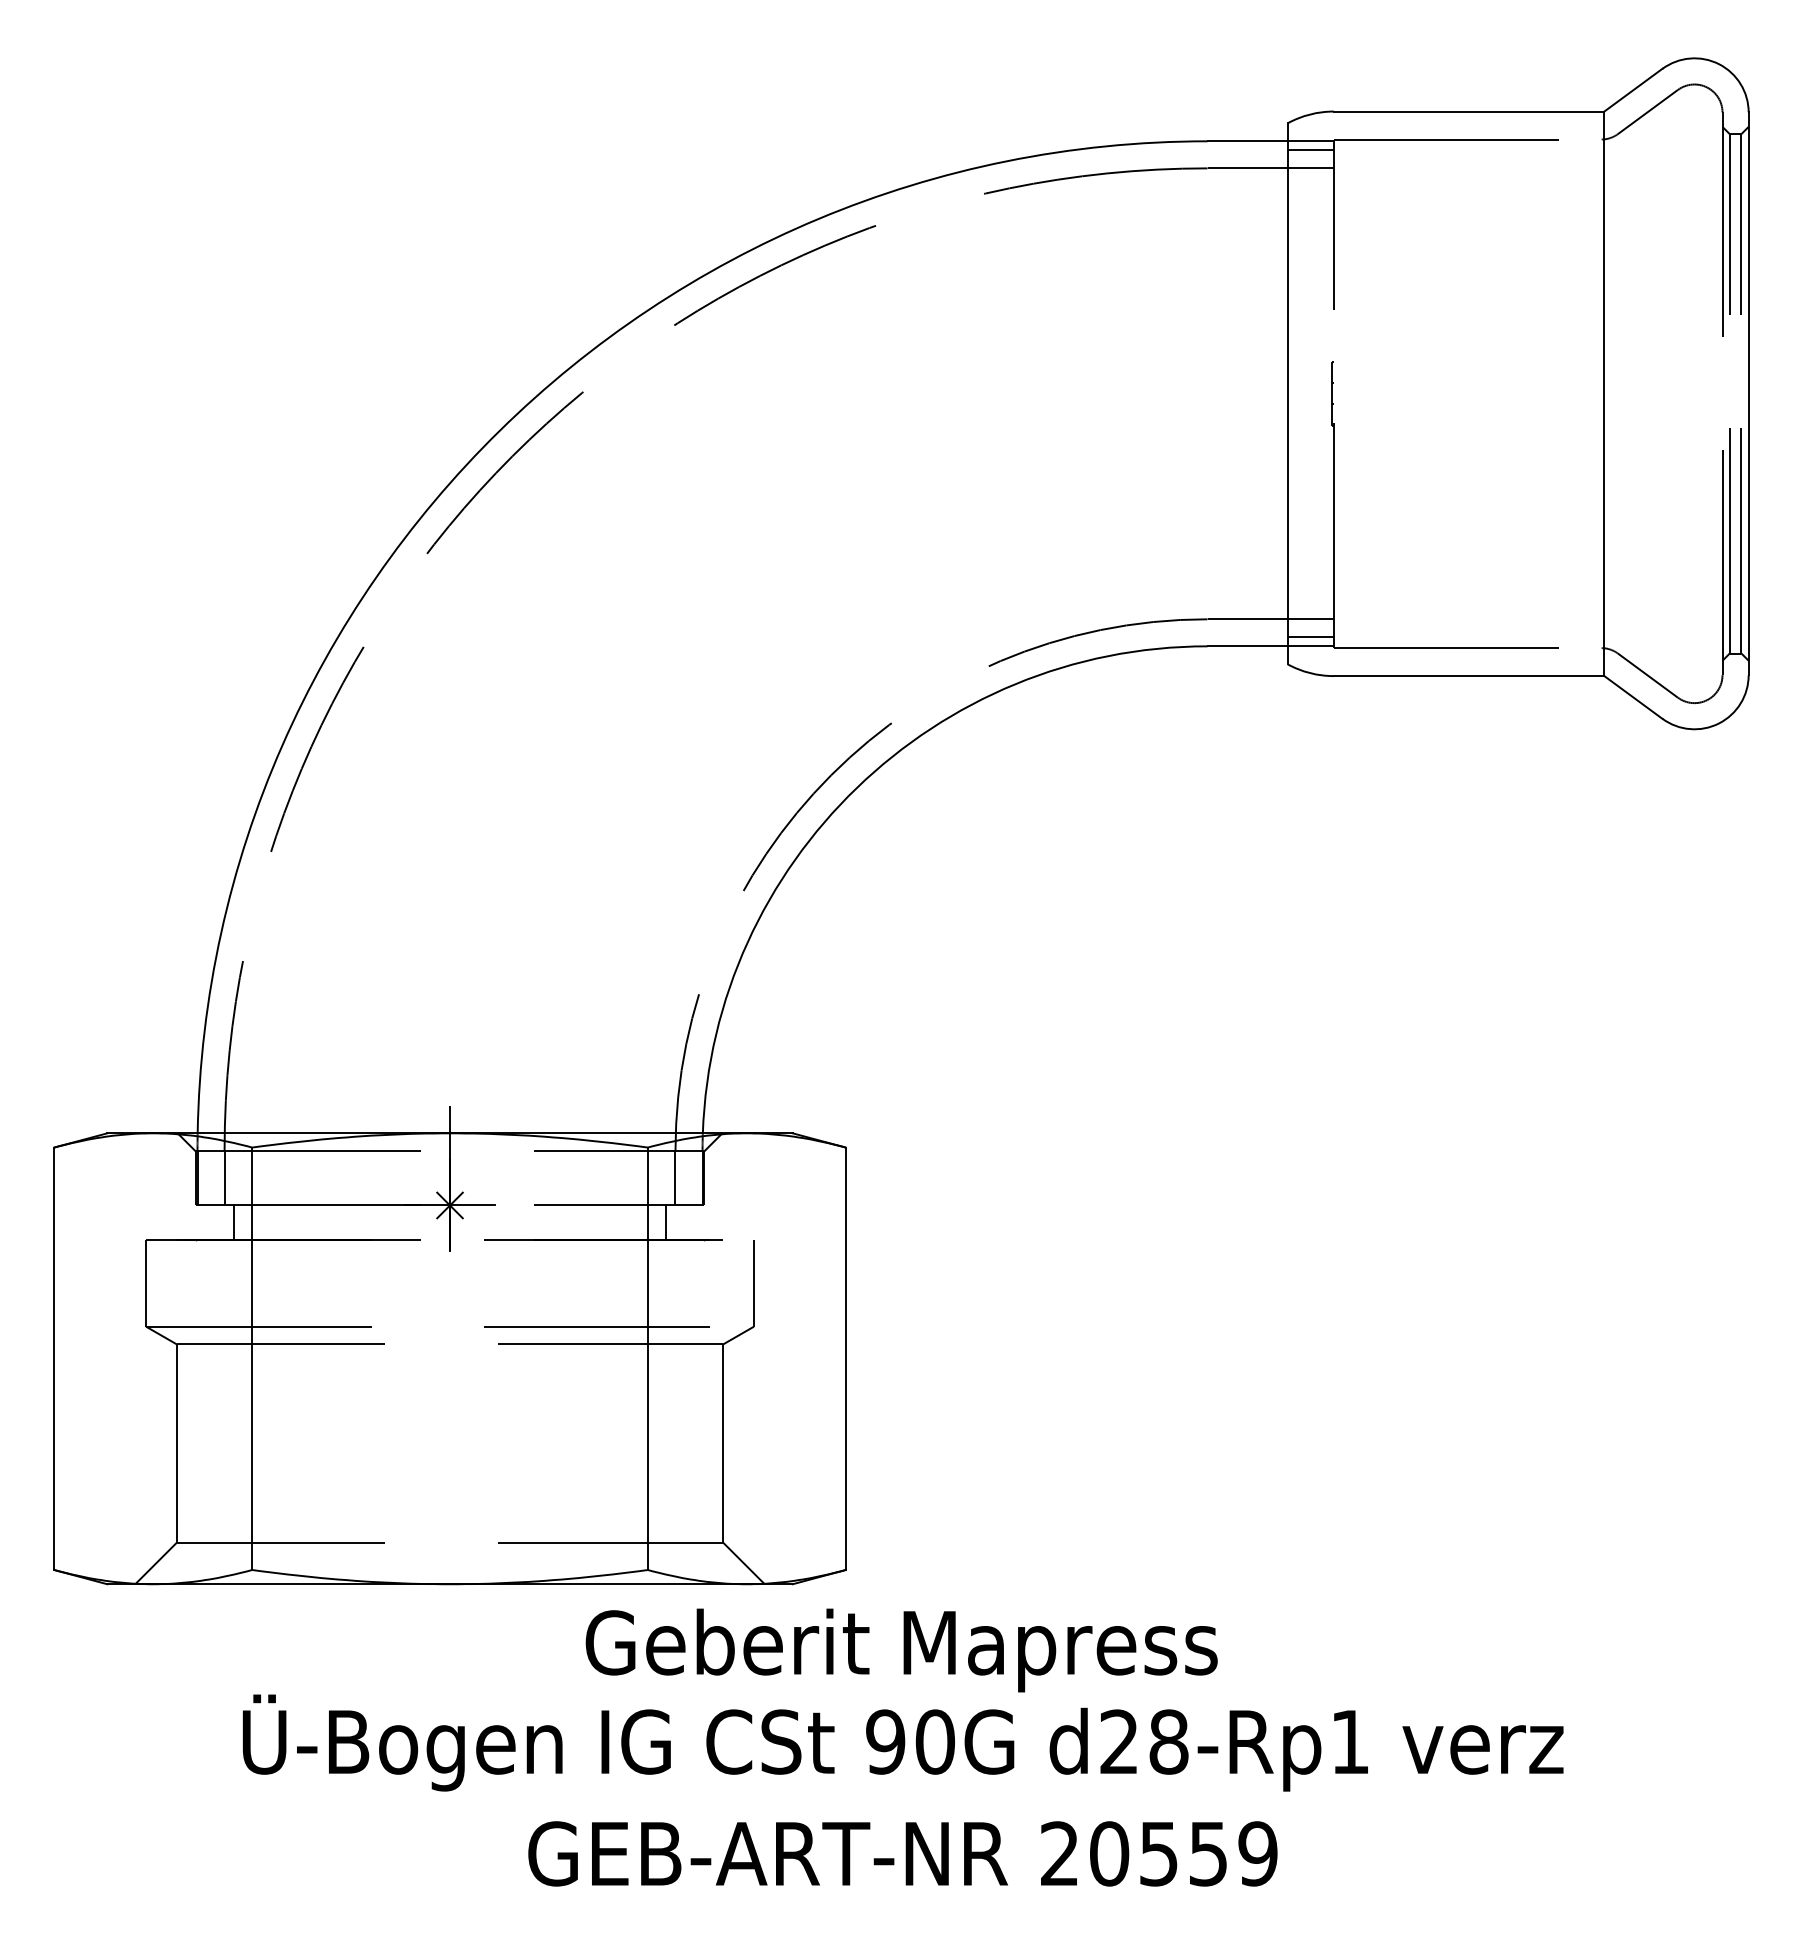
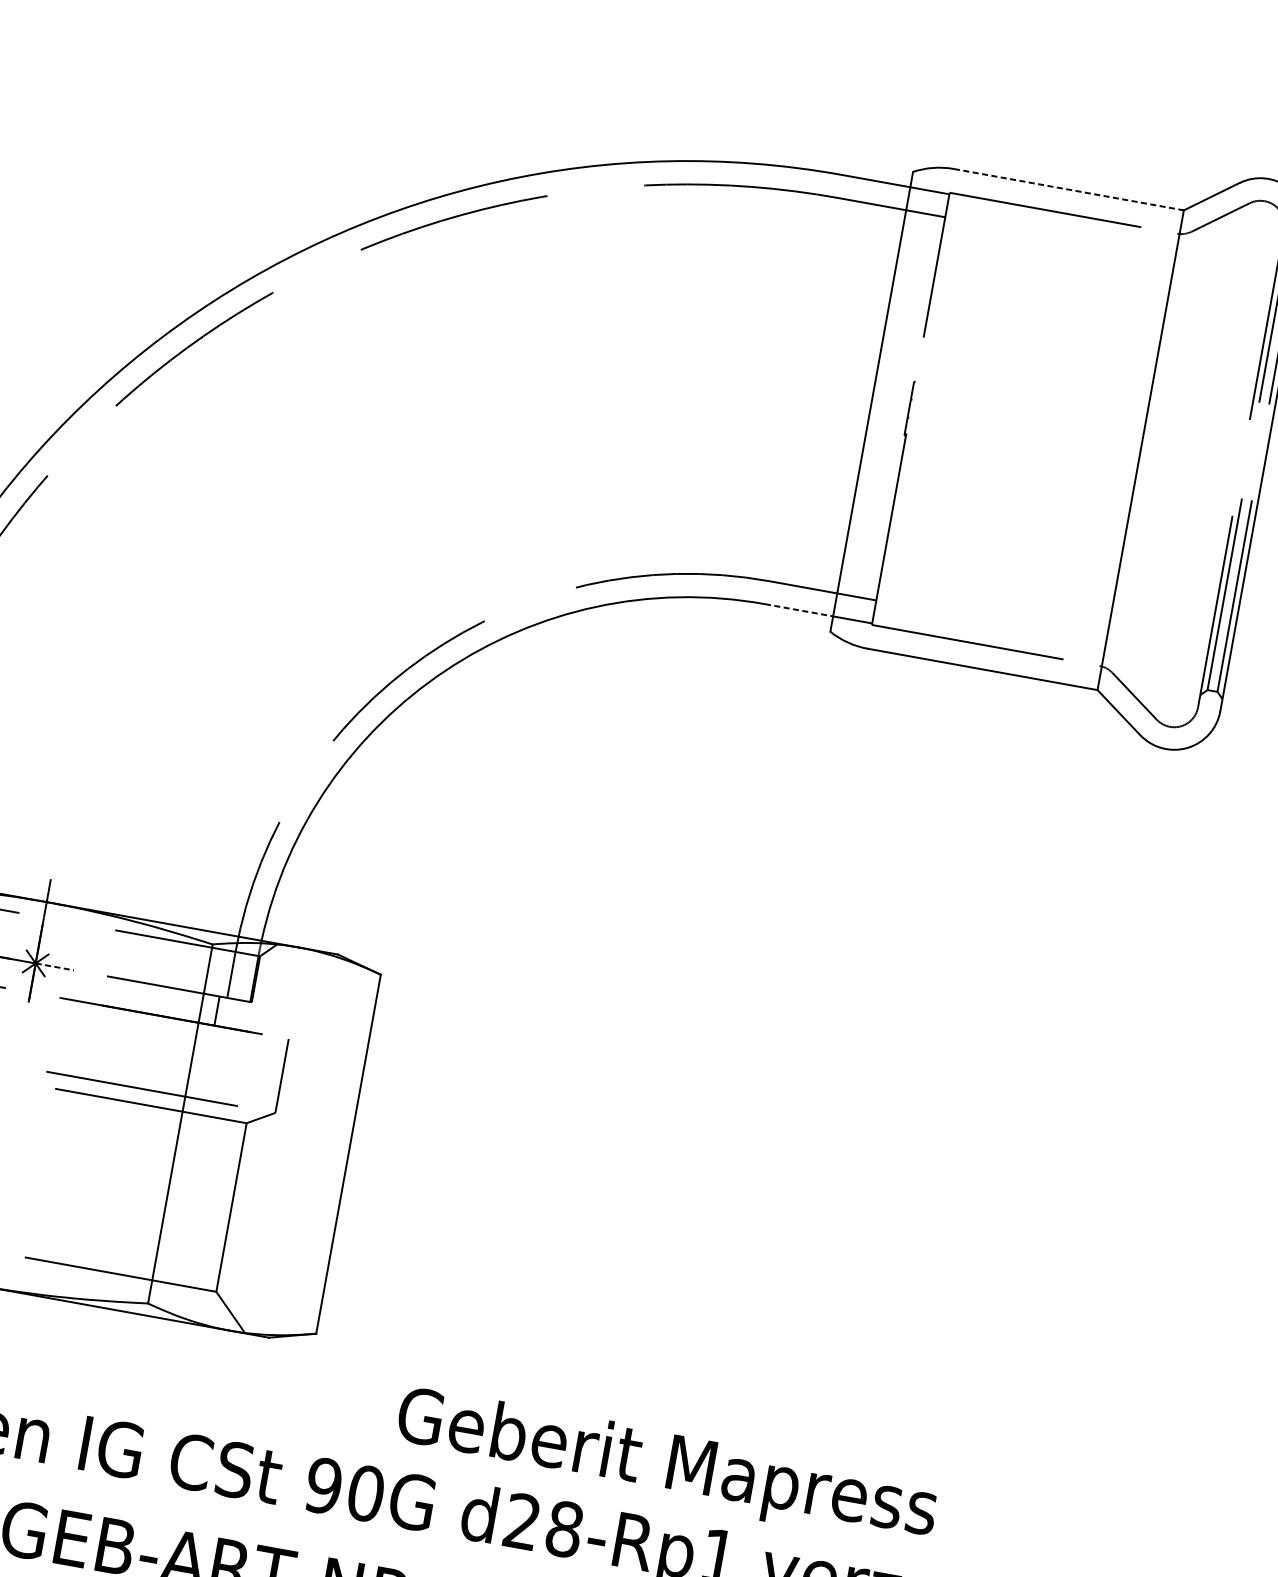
line: (1469, 111) -> (1069, 189), solid -> dashed
line: (1310, 150) -> (928, 198), removed
line: (1310, 637) -> (853, 612), removed
line: (1248, 646) -> (799, 610), solid -> dashed
line: (472, 1205) -> (54, 966), solid -> dashed
text: (901, 1650) -> (666, 1467), moved

